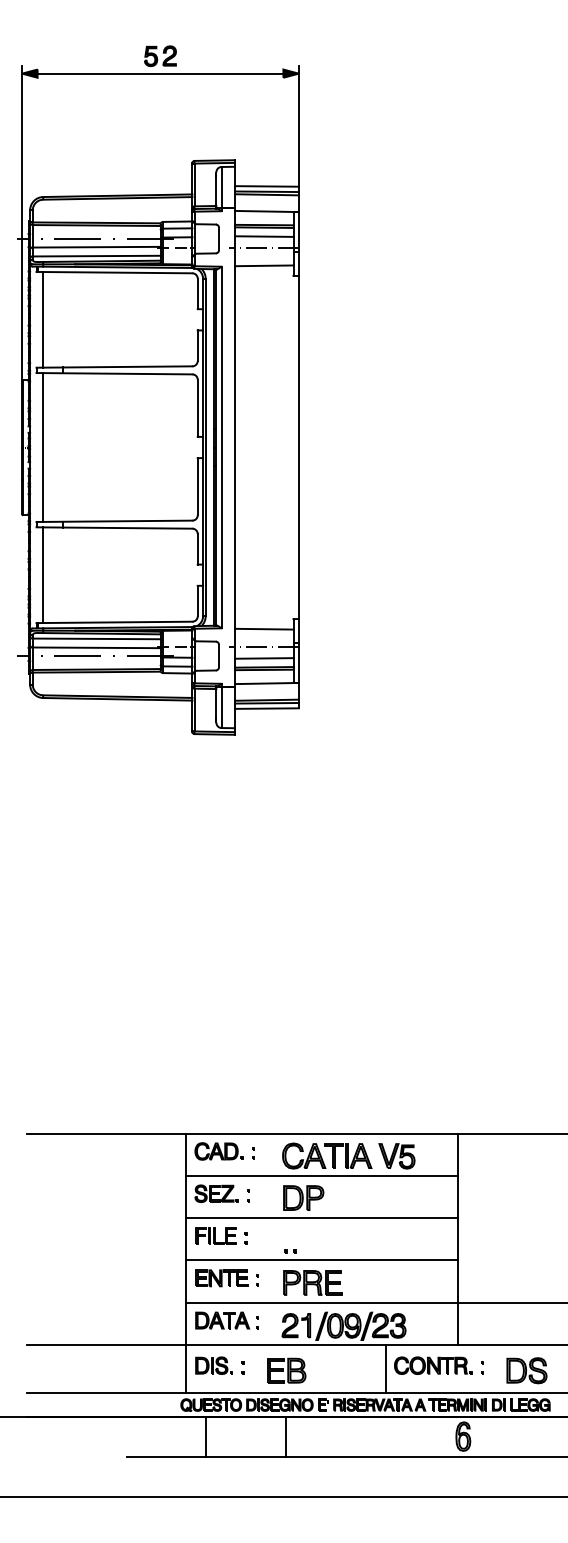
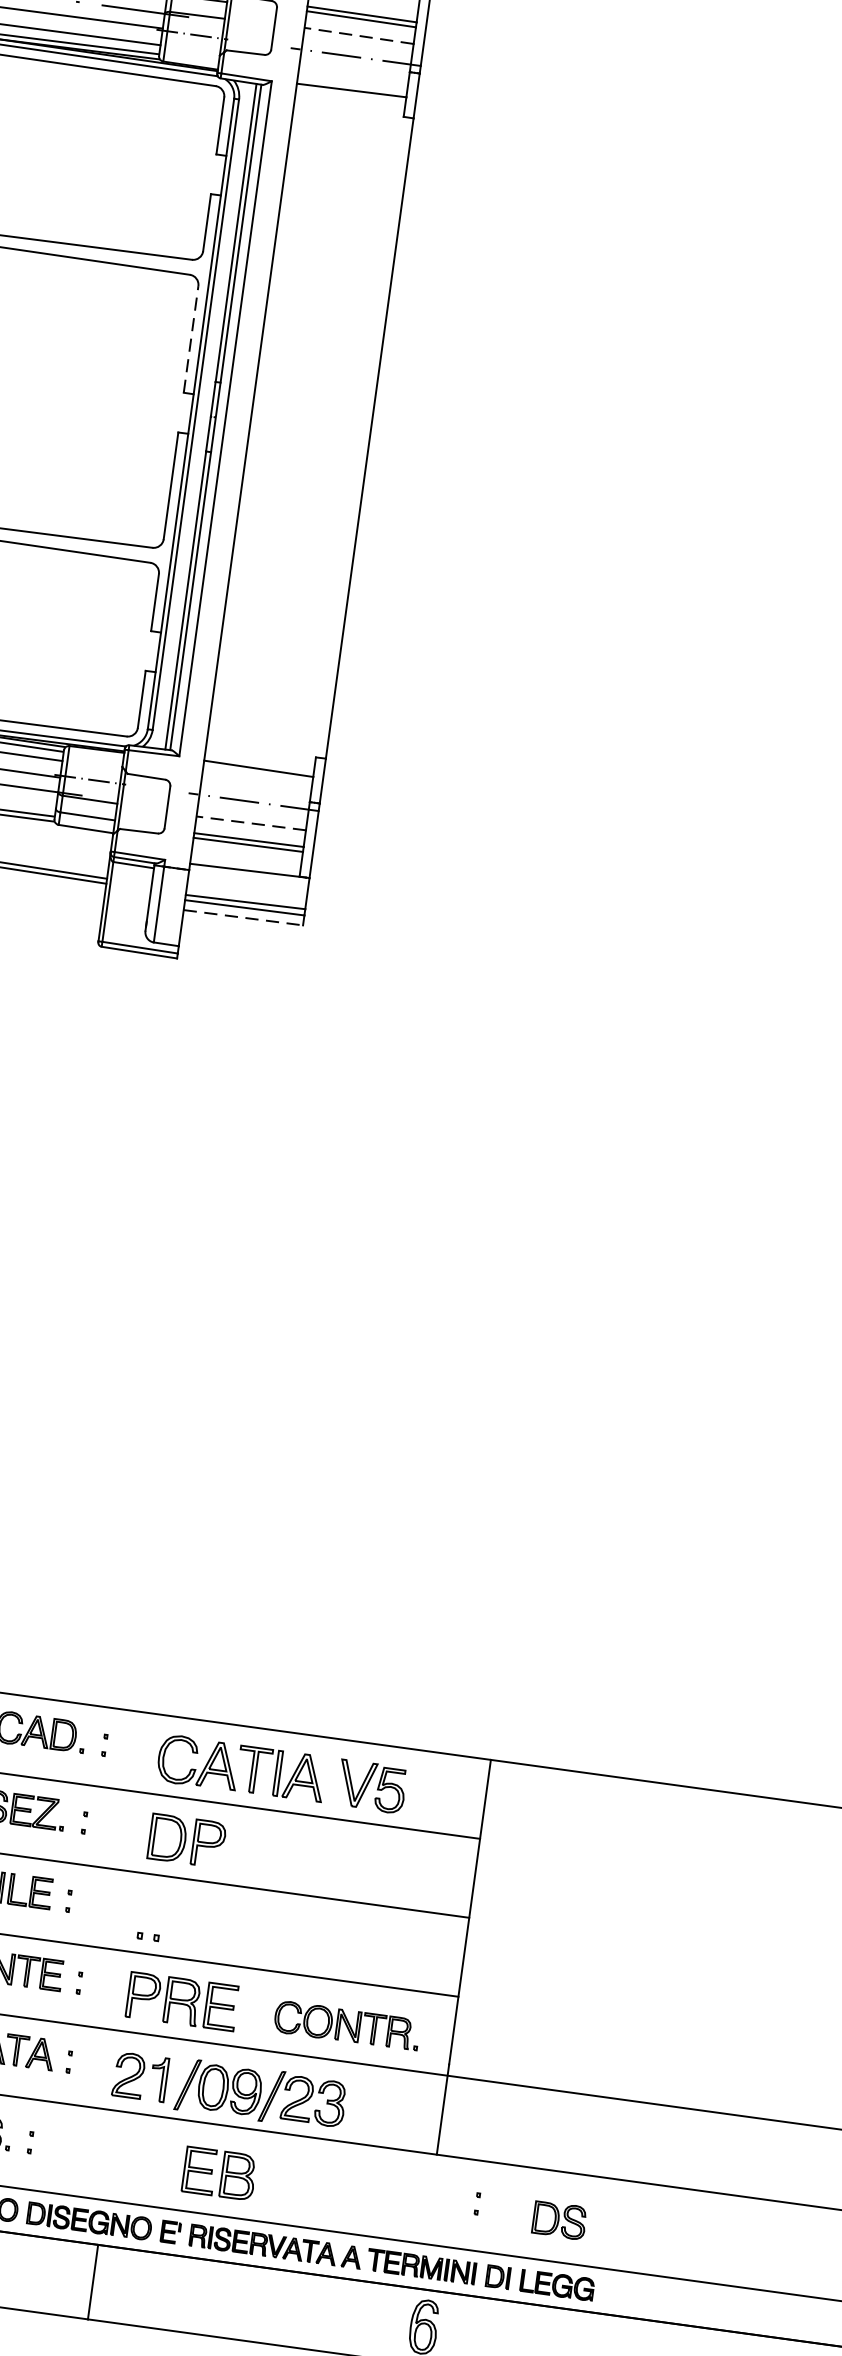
line: (263, 236) -> (357, 35), solid -> dashed
line: (197, 408) -> (190, 339), solid -> dashed
line: (263, 658) -> (249, 823), solid -> dashed
line: (266, 708) -> (242, 917), solid -> dashed
part: (433, 1365) -> (347, 2025), moved
line: (385, 1368) -> (296, 2179), removed
part: (286, 1370) -> (219, 2173), moved
part: (526, 1370) -> (558, 2219), size x0.7

